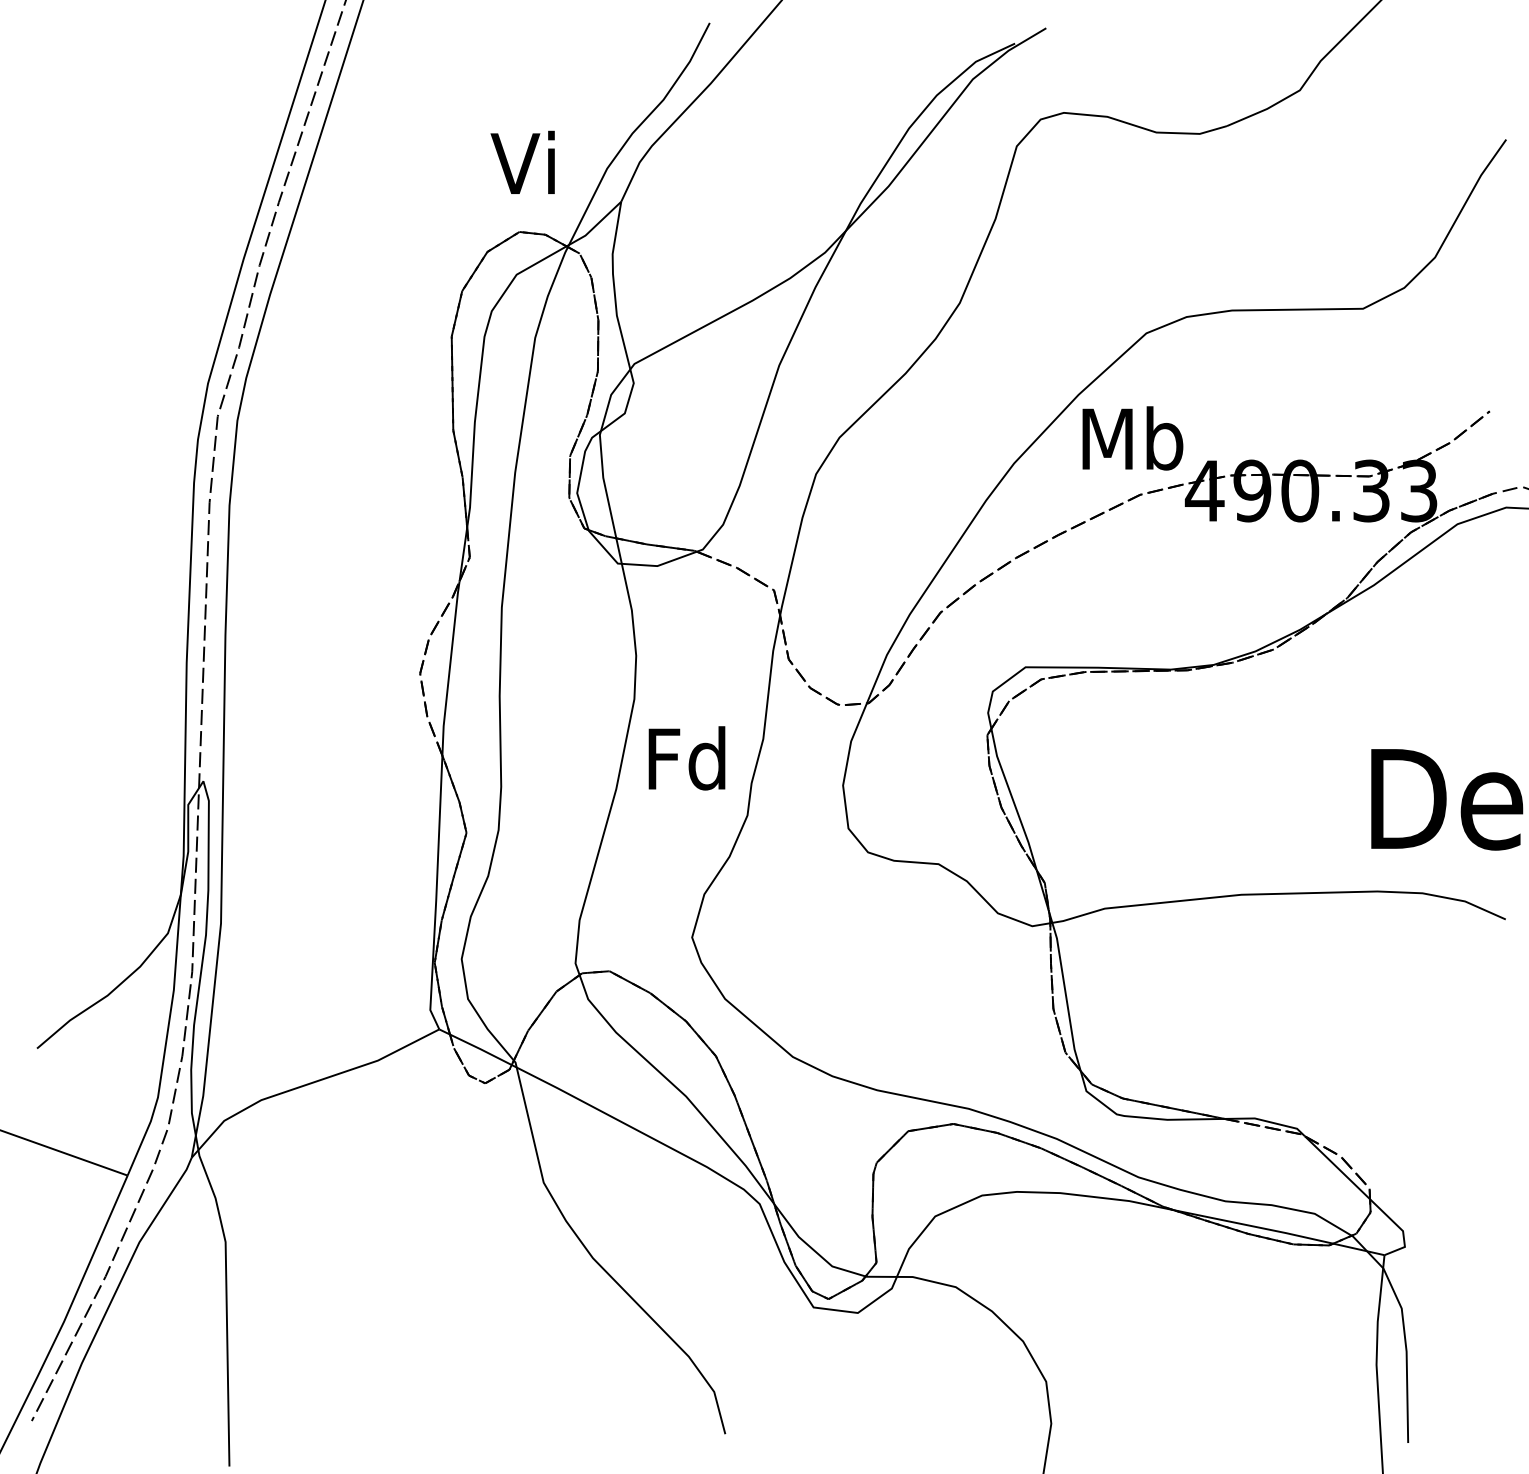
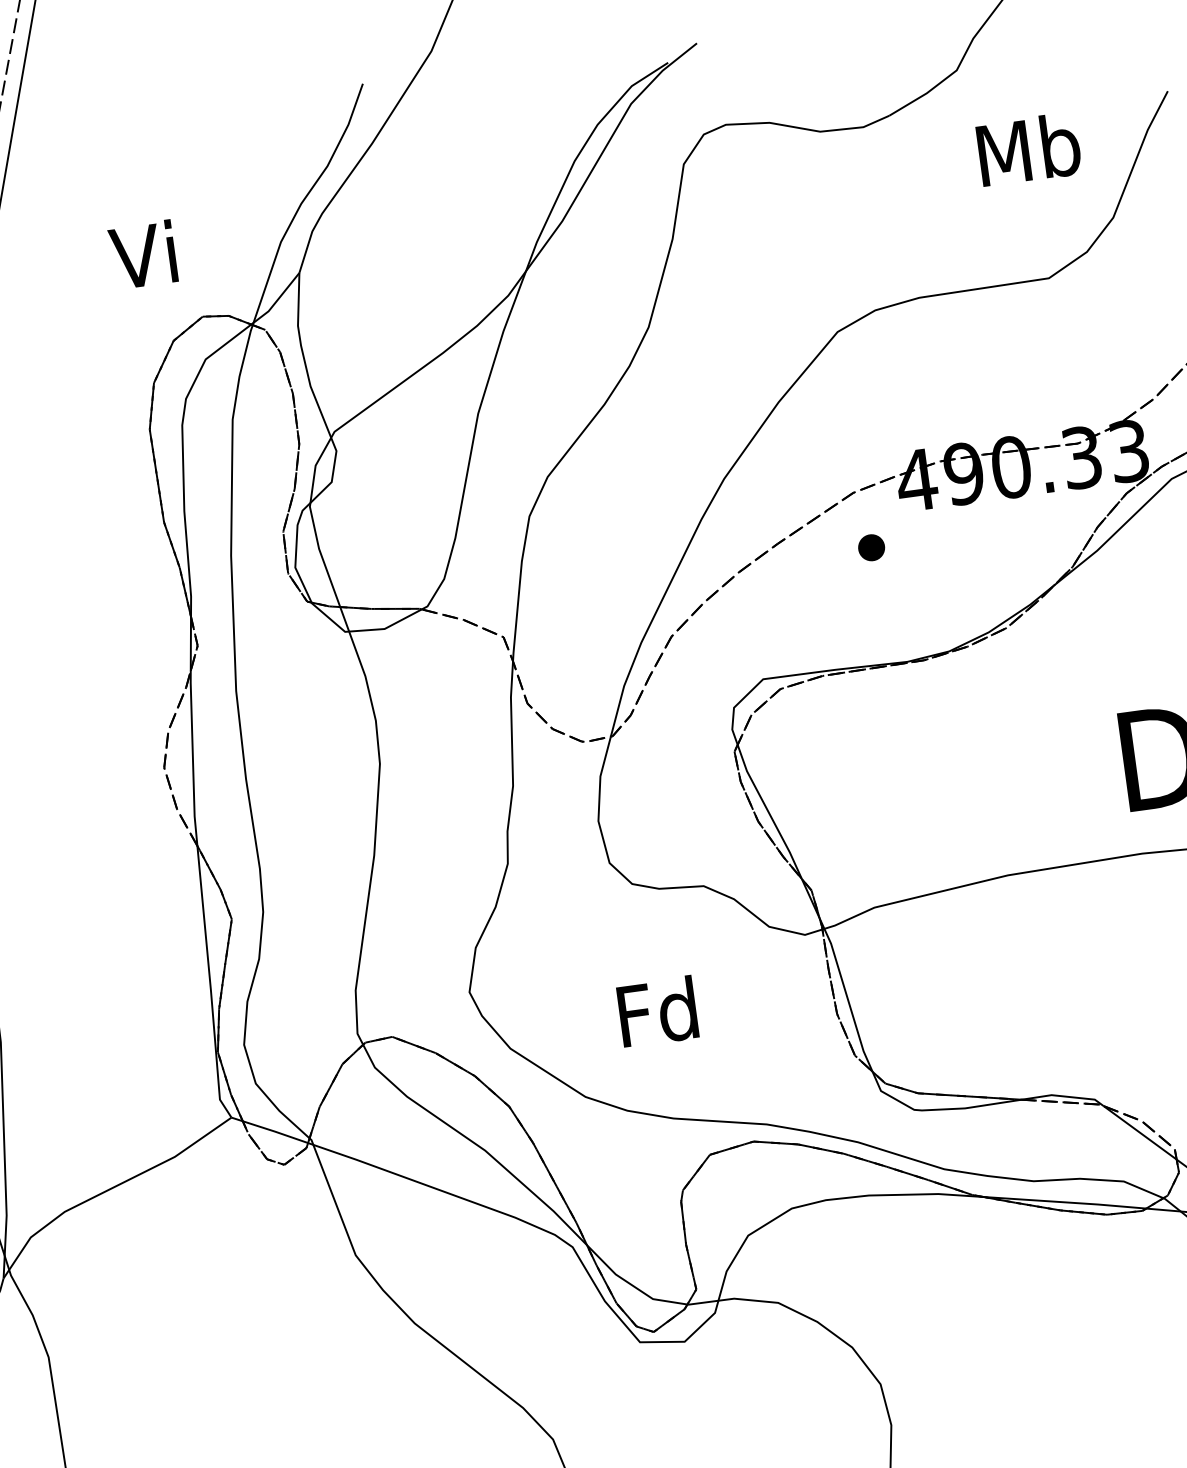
text: (522, 161) -> (142, 253), moved
text: (1132, 438) -> (1028, 149), moved
part: (1150, 551) -> (871, 547), added
text: (686, 758) -> (657, 1011), moved

